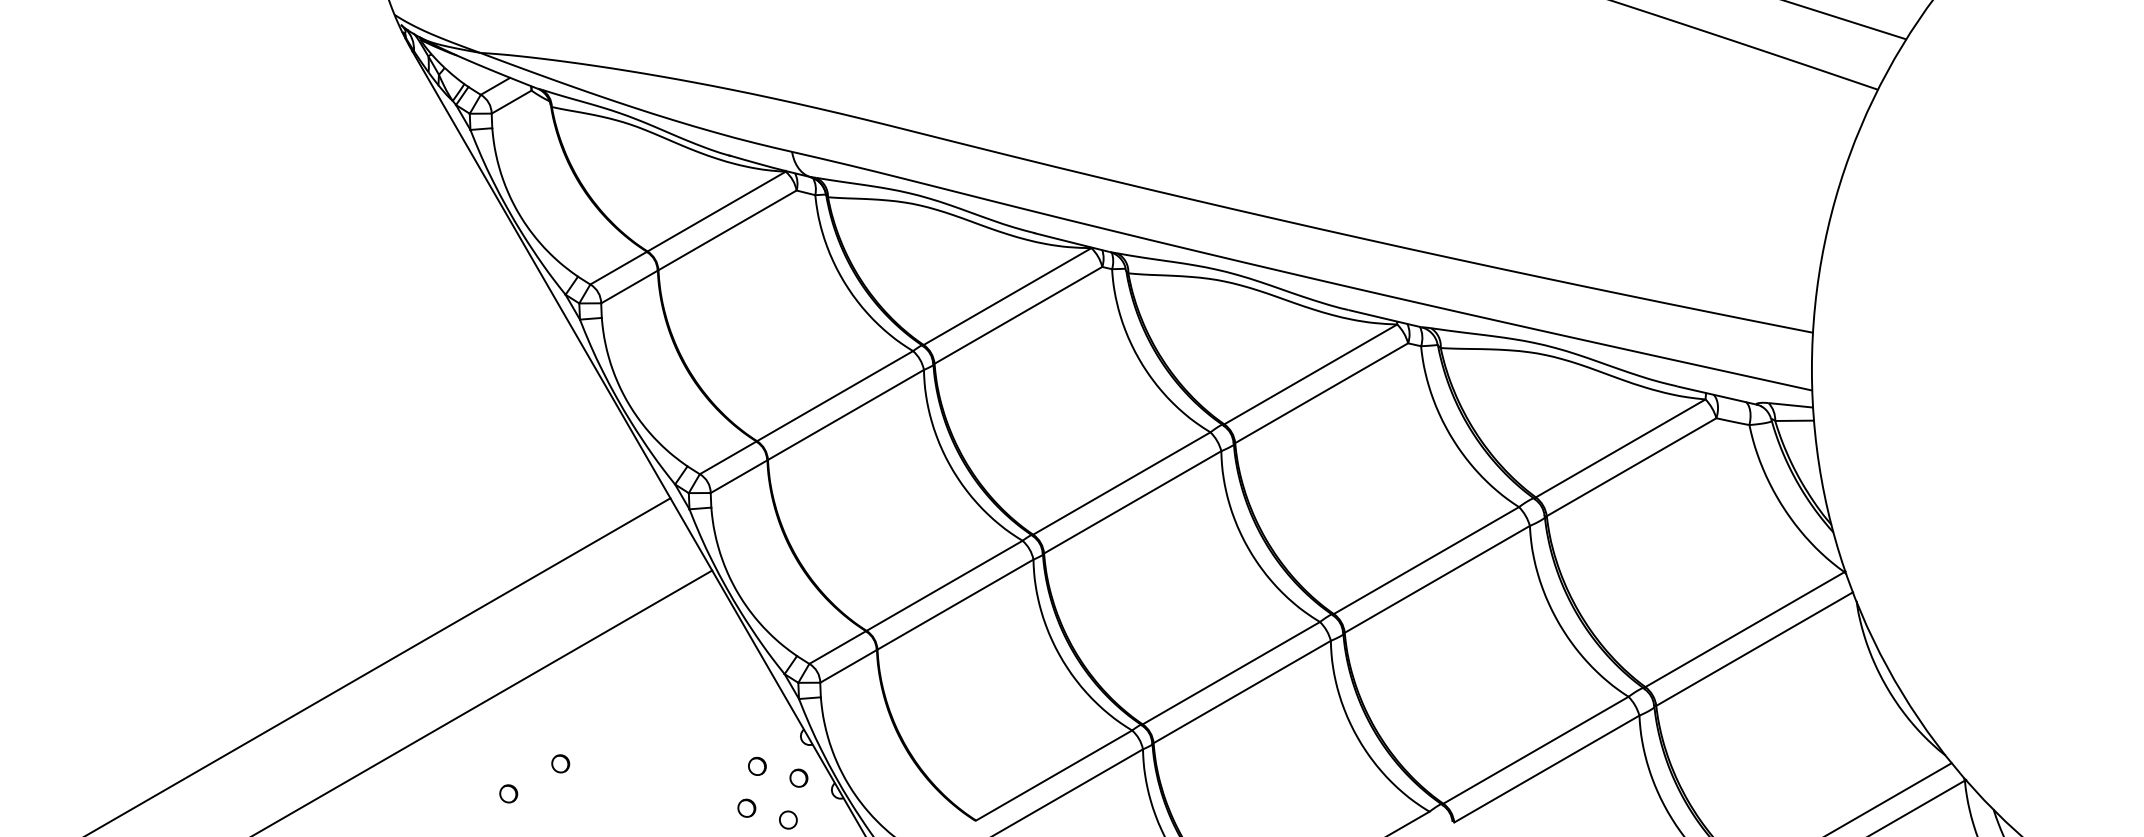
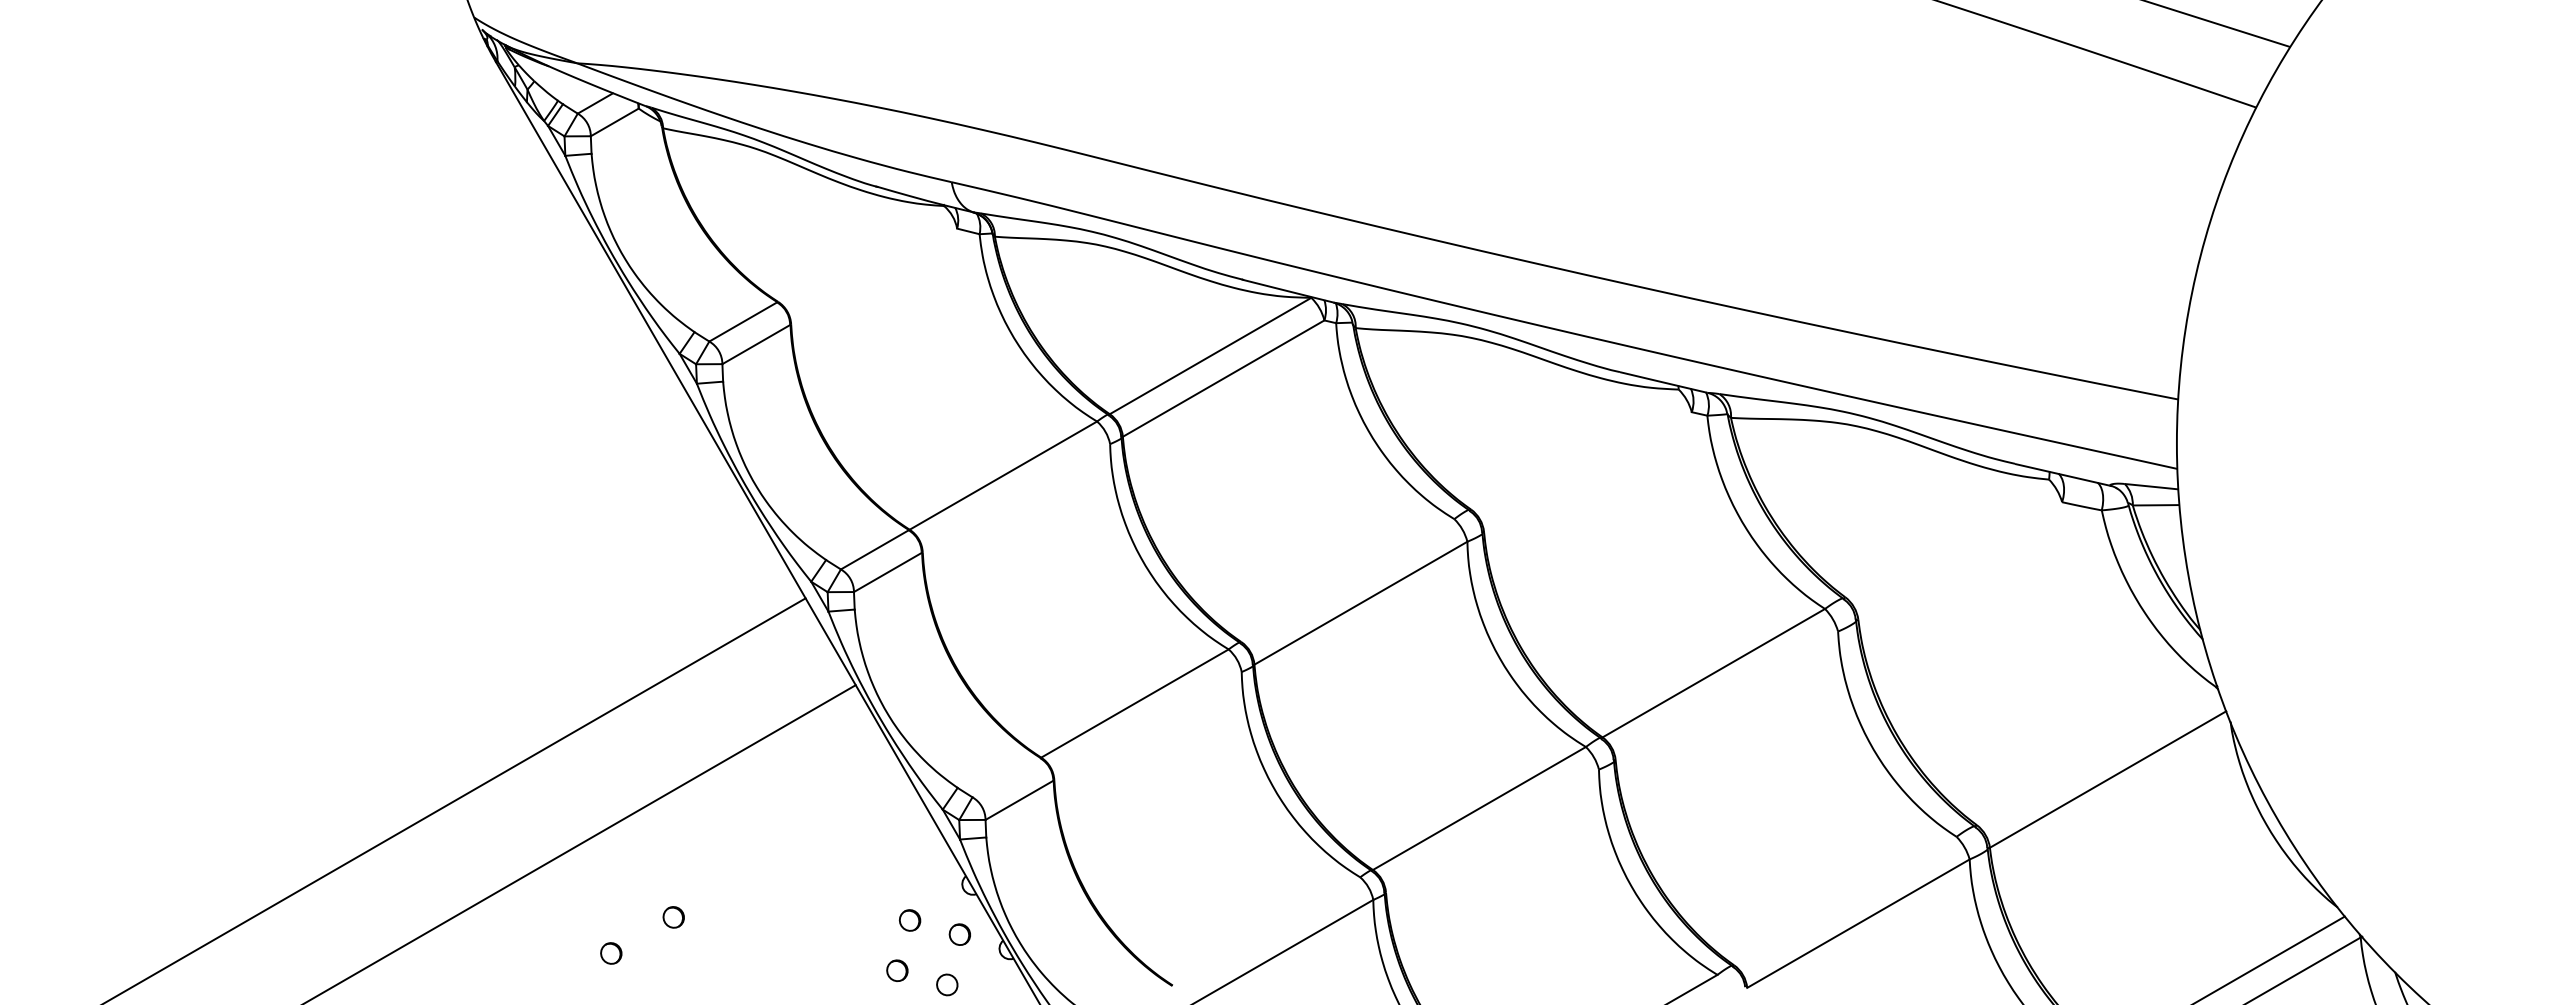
line: (716, 211) -> (861, 253), removed
line: (727, 230) -> (874, 276), removed
line: (1310, 374) -> (1574, 449), removed
line: (1321, 393) -> (1587, 472), removed
line: (846, 415) -> (1016, 498), removed
line: (1620, 448) -> (1947, 538), removed
line: (1631, 466) -> (1960, 560), removed
line: (1121, 483) -> (1347, 580), removed
line: (1437, 579) -> (1726, 695), removed
line: (955, 604) -> (1147, 726), removed
line: (1744, 629) -> (2096, 756), removed
line: (837, 647) -> (1006, 777), removed
line: (1242, 691) -> (1492, 830), removed
line: (1536, 749) -> (1845, 900), removed
line: (1054, 775) -> (1266, 931), removed

